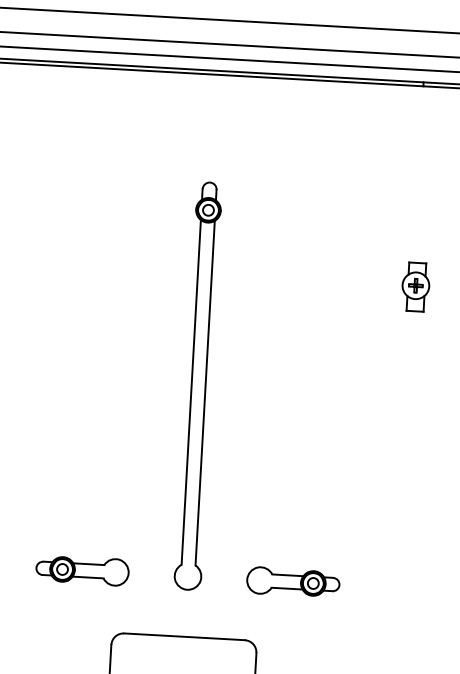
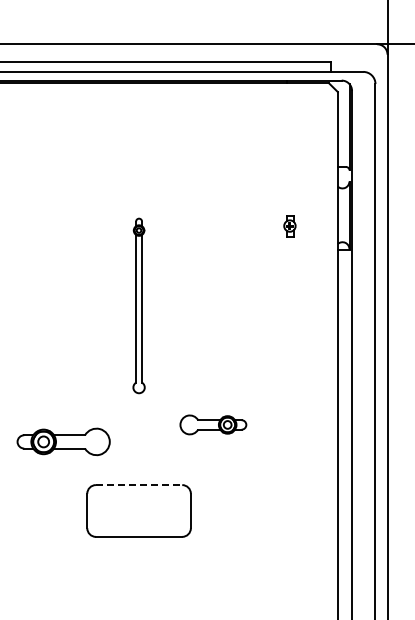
part: (415, 286) -> (289, 226), size x0.6
part: (197, 385) -> (138, 305), size x0.6
part: (82, 569) -> (63, 441), size x1.4
part: (293, 581) -> (213, 424), moved
line: (185, 637) -> (139, 485), solid -> dashed

